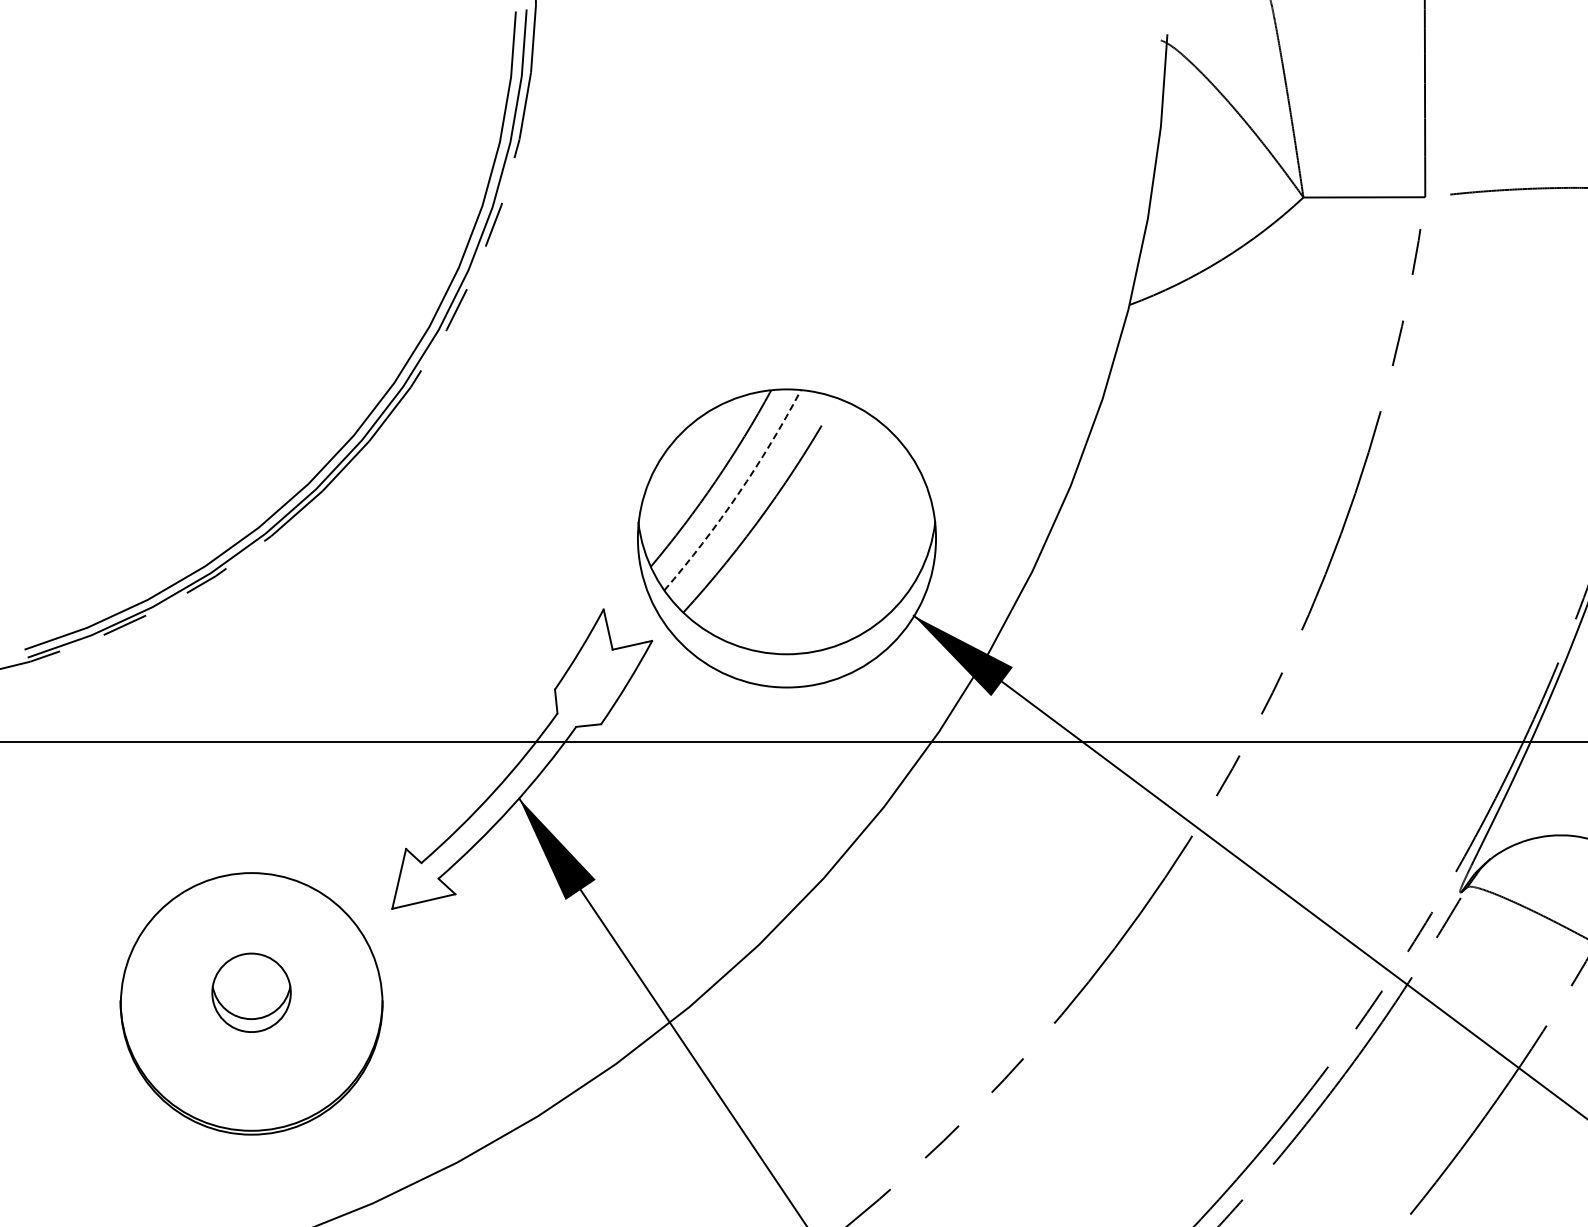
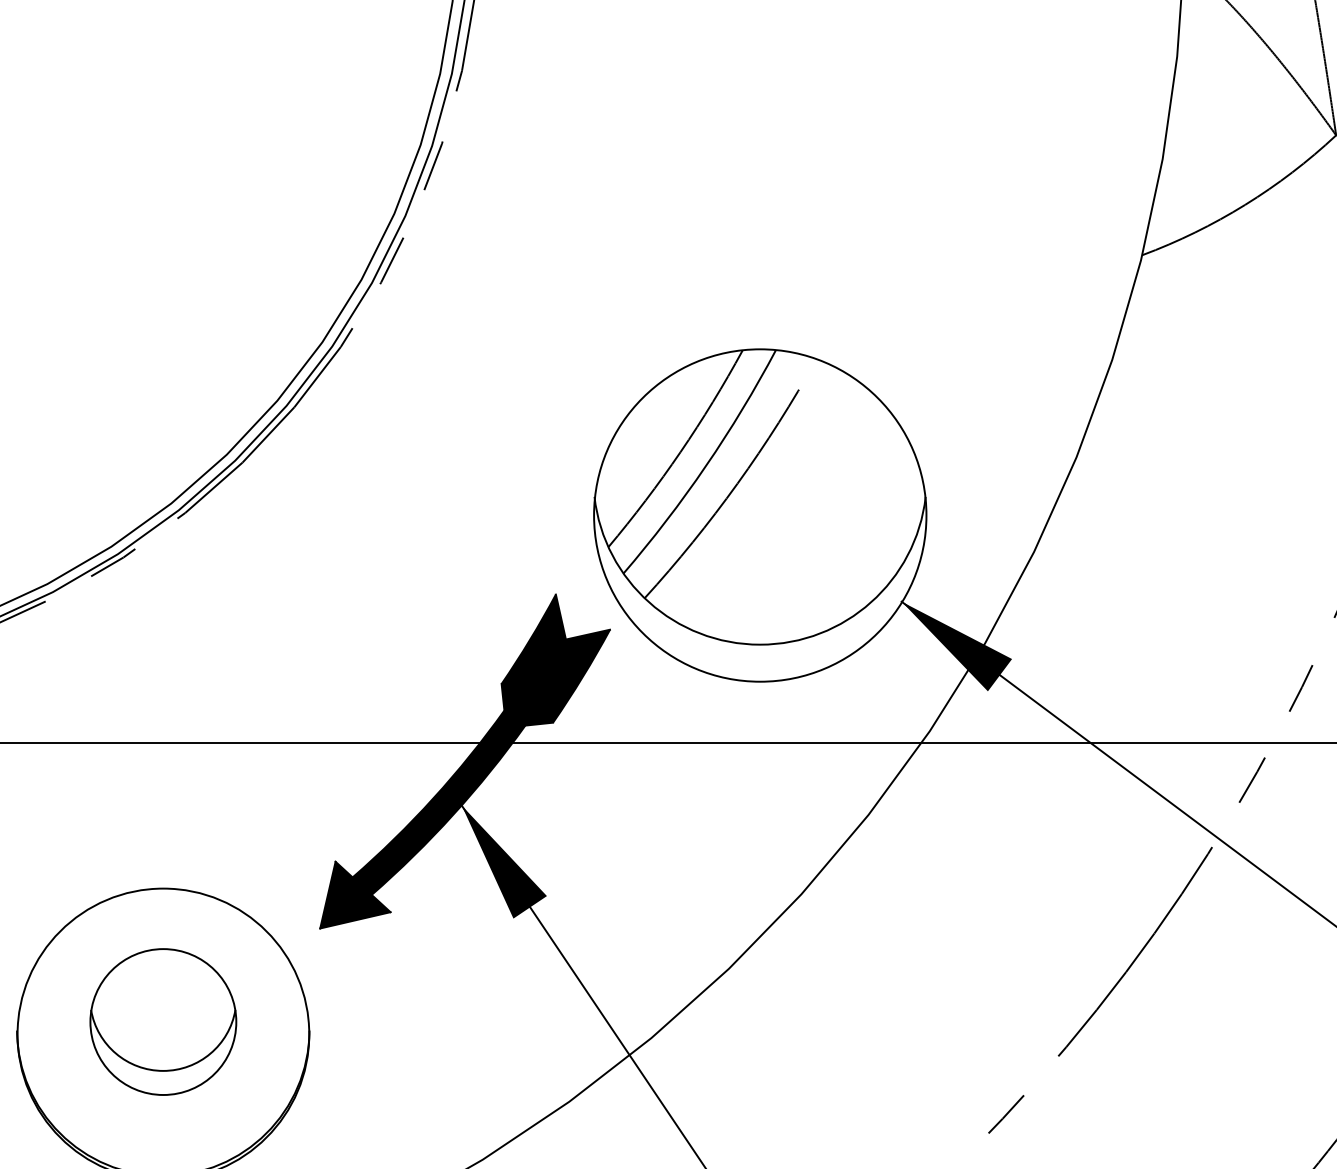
arc: (738, 494) -> (706, 466), dashed -> solid
fill: (522, 758) -> (465, 760), added
part: (251, 992) -> (163, 1021), size x1.67

